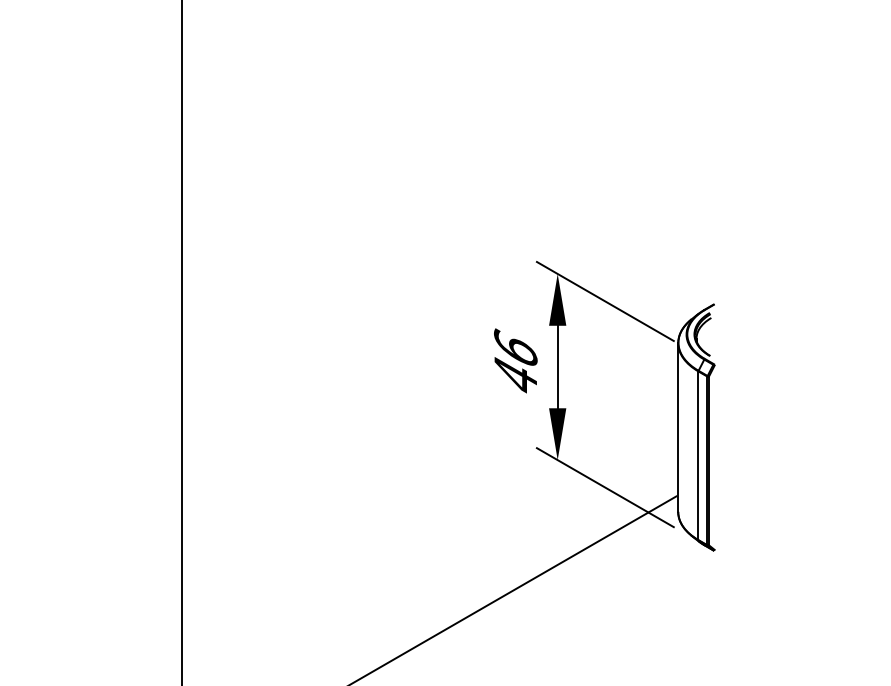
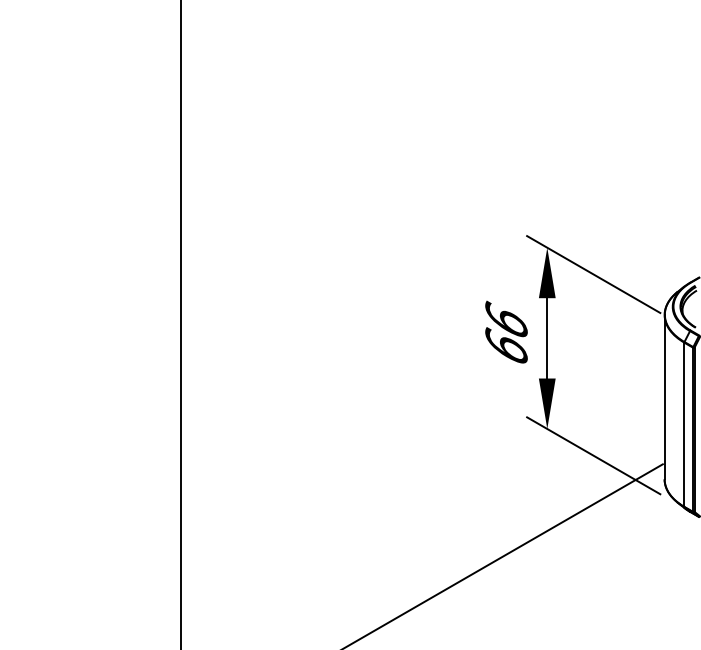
text: (515, 374) -> (506, 345), 46 -> 66

